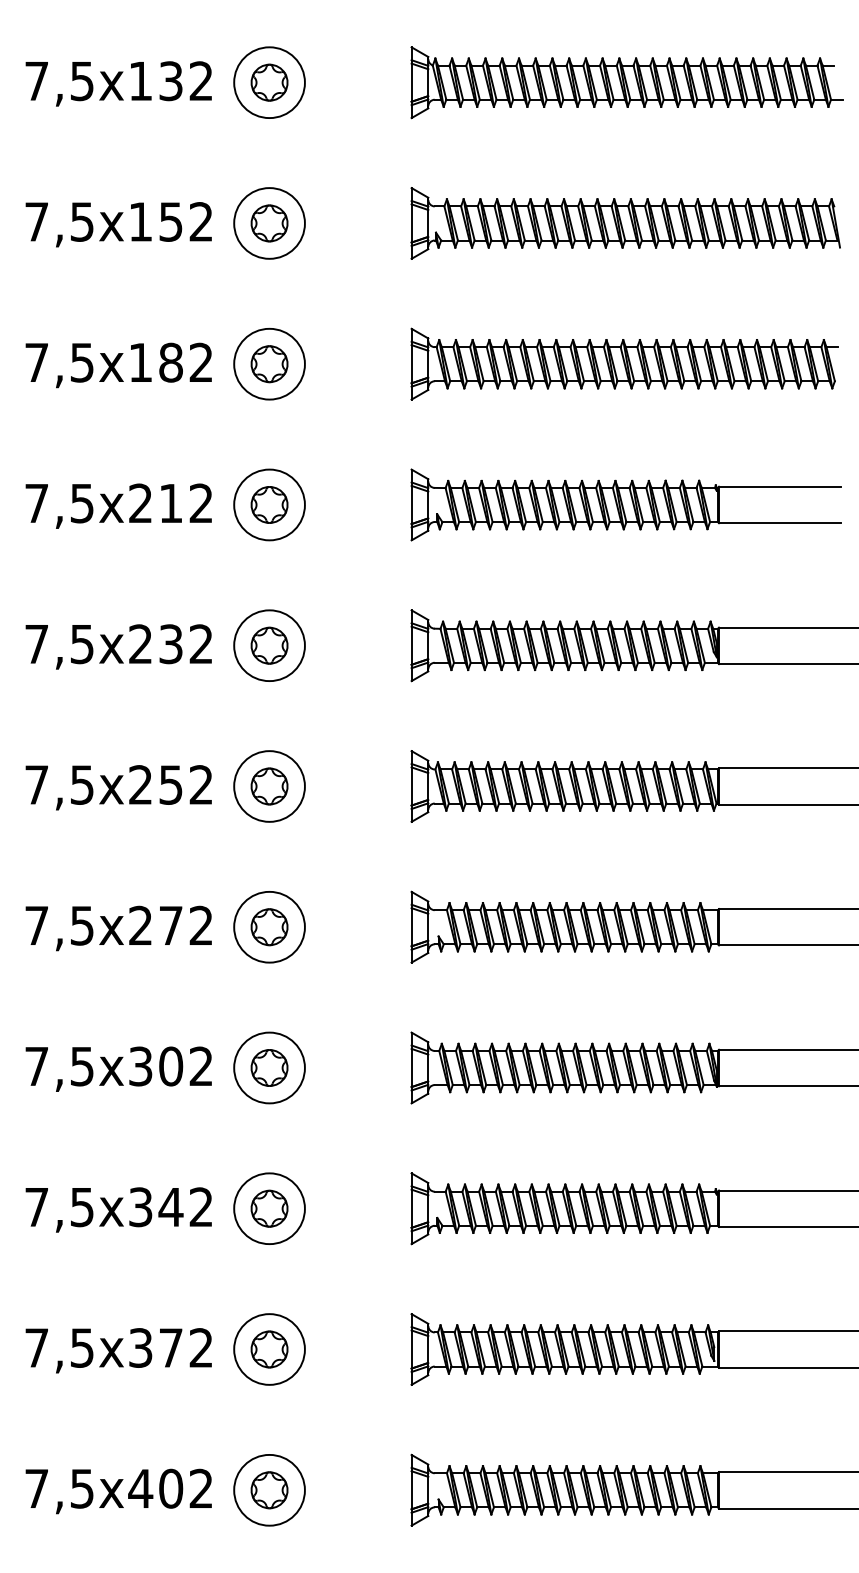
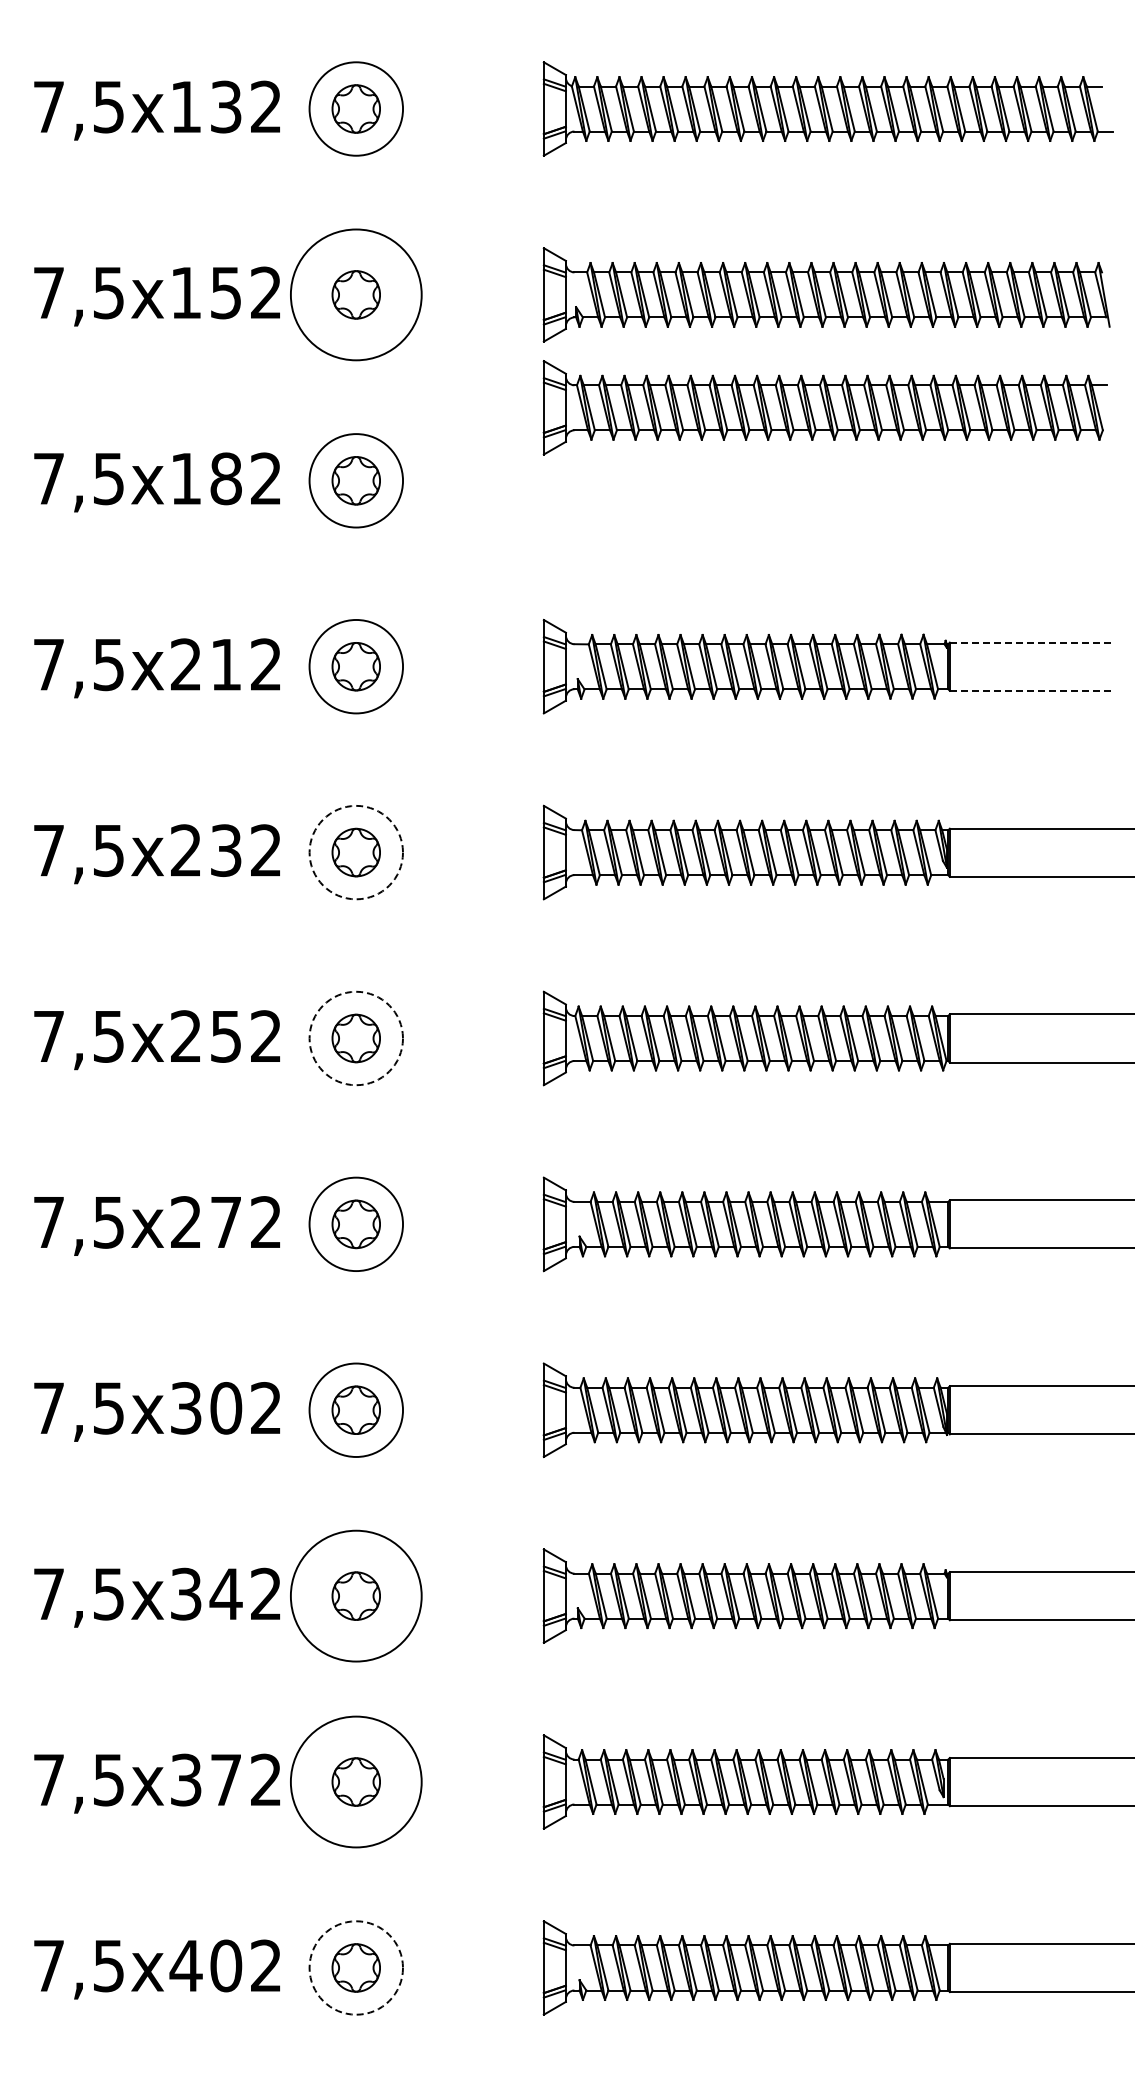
circle: (269, 223) -> (356, 294), size x1.4
part: (624, 363) -> (824, 407), moved
line: (780, 486) -> (1030, 642), solid -> dashed
line: (780, 522) -> (1030, 690), solid -> dashed
circle: (269, 645) -> (356, 852), solid -> dashed
circle: (269, 786) -> (356, 1038), solid -> dashed
circle: (269, 1208) -> (356, 1595), size x1.4
circle: (269, 1349) -> (356, 1781), size x1.4
circle: (269, 1489) -> (356, 1967), solid -> dashed

